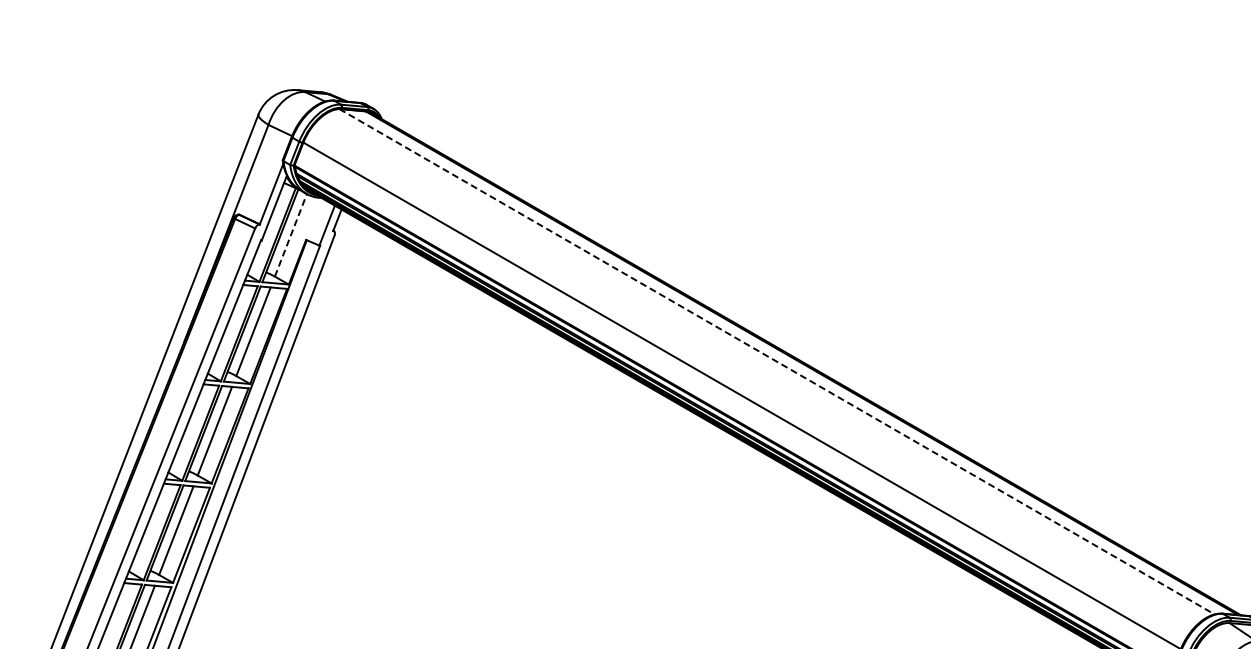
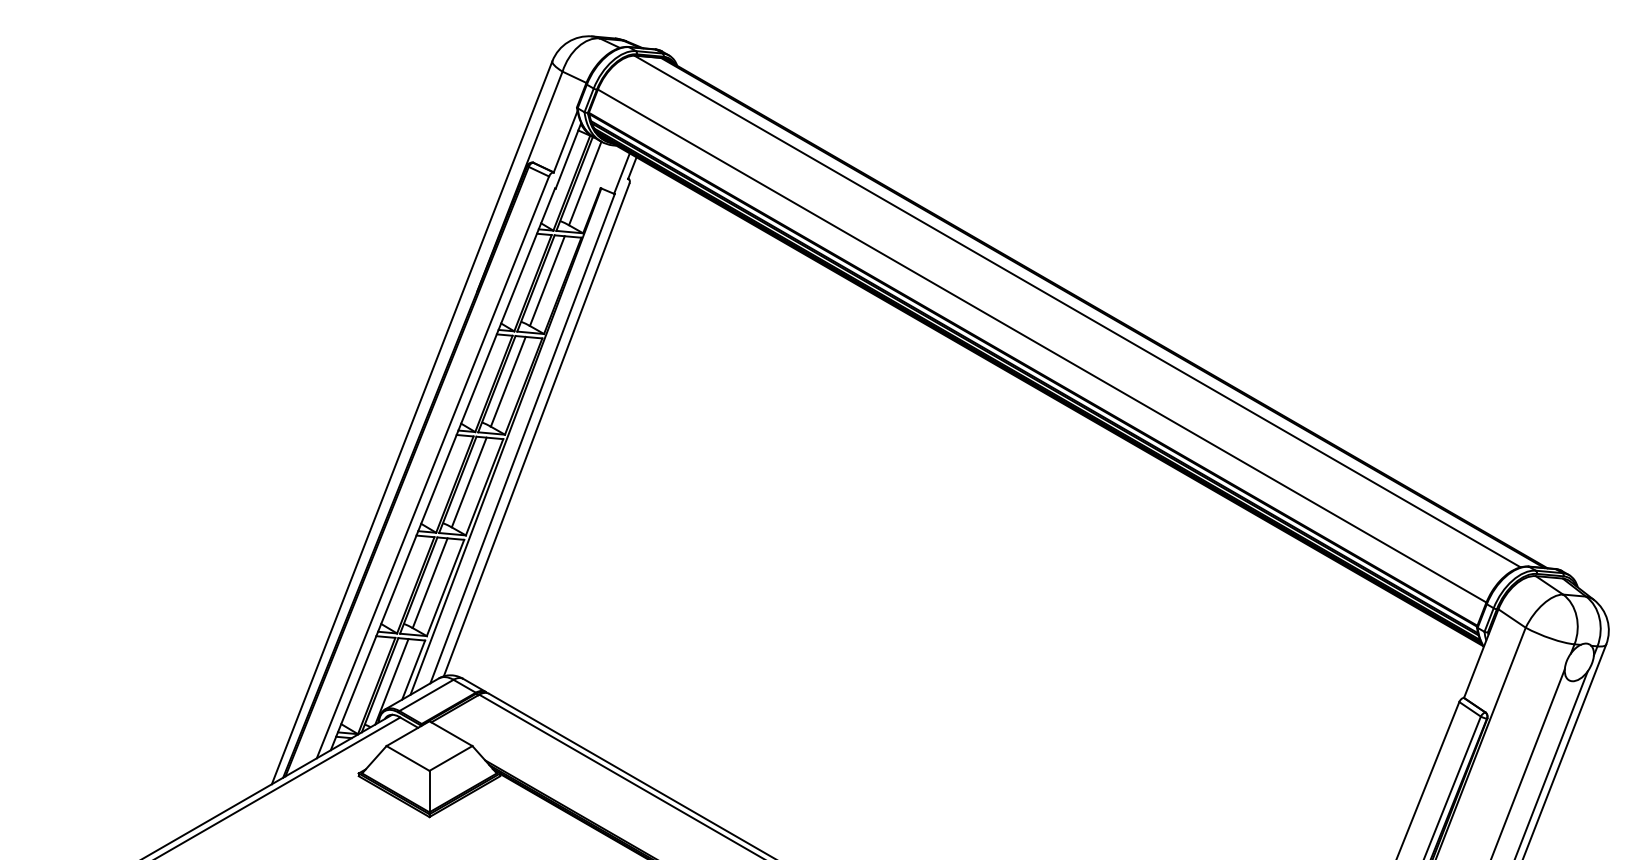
line: (291, 235) -> (585, 183), dashed -> solid
line: (777, 361) -> (1077, 311), dashed -> solid

